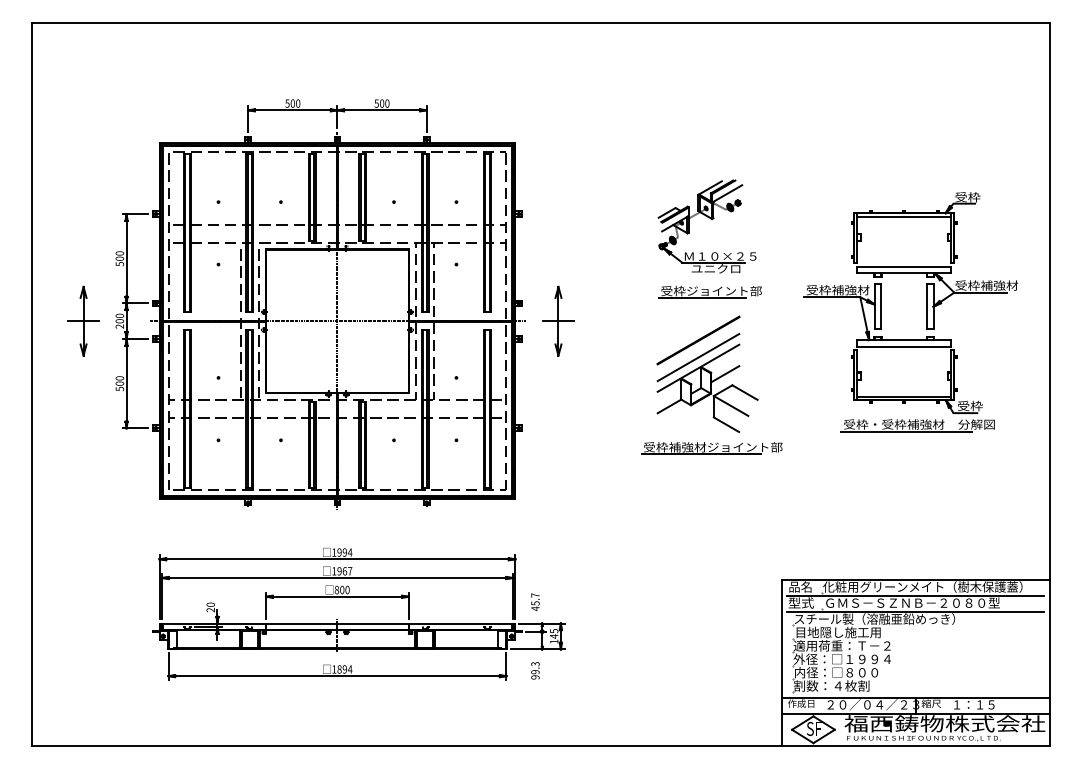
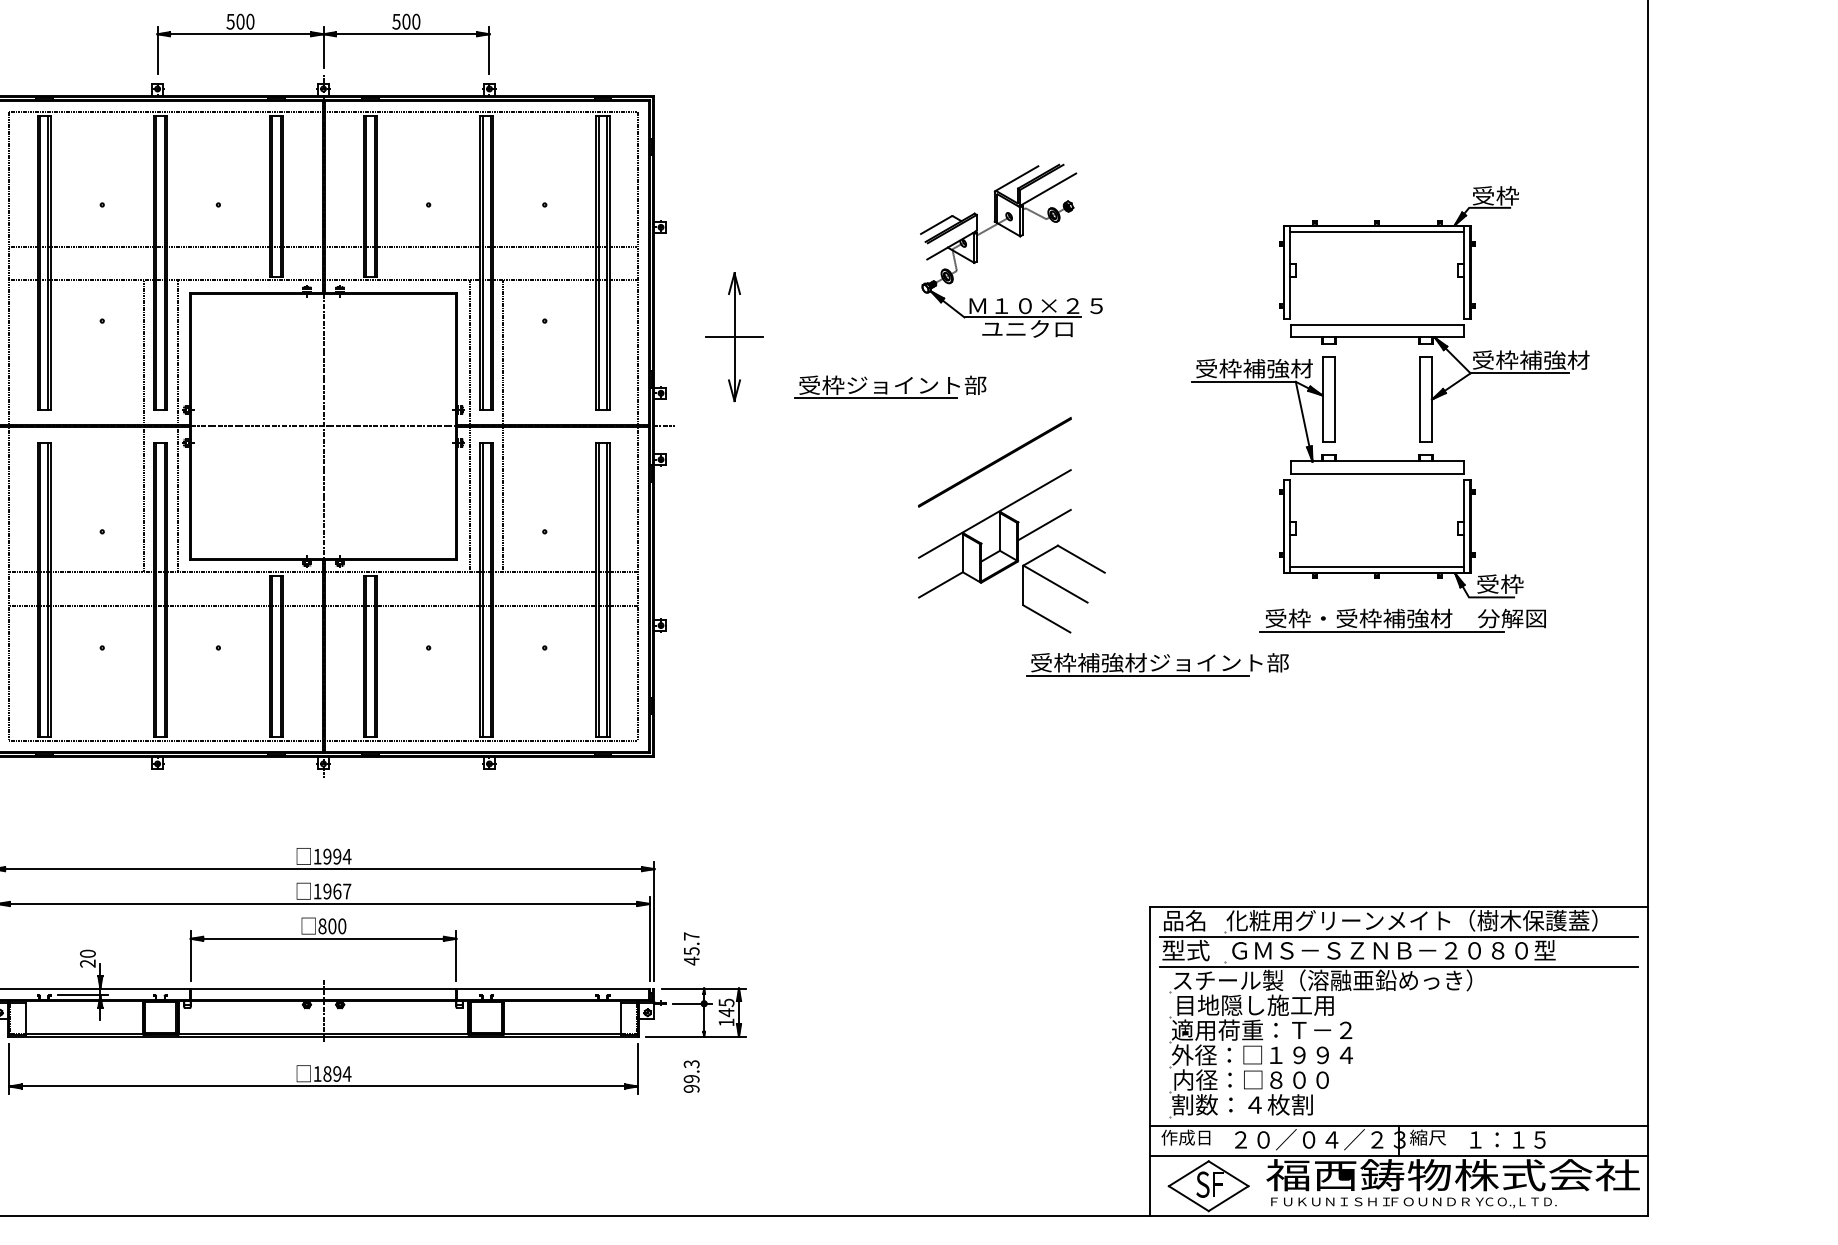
part: (709, 292) -> (888, 387), moved
part: (558, 320) -> (734, 335), moved
line: (698, 357) -> (994, 493), removed
part: (711, 448) -> (1156, 664), moved

